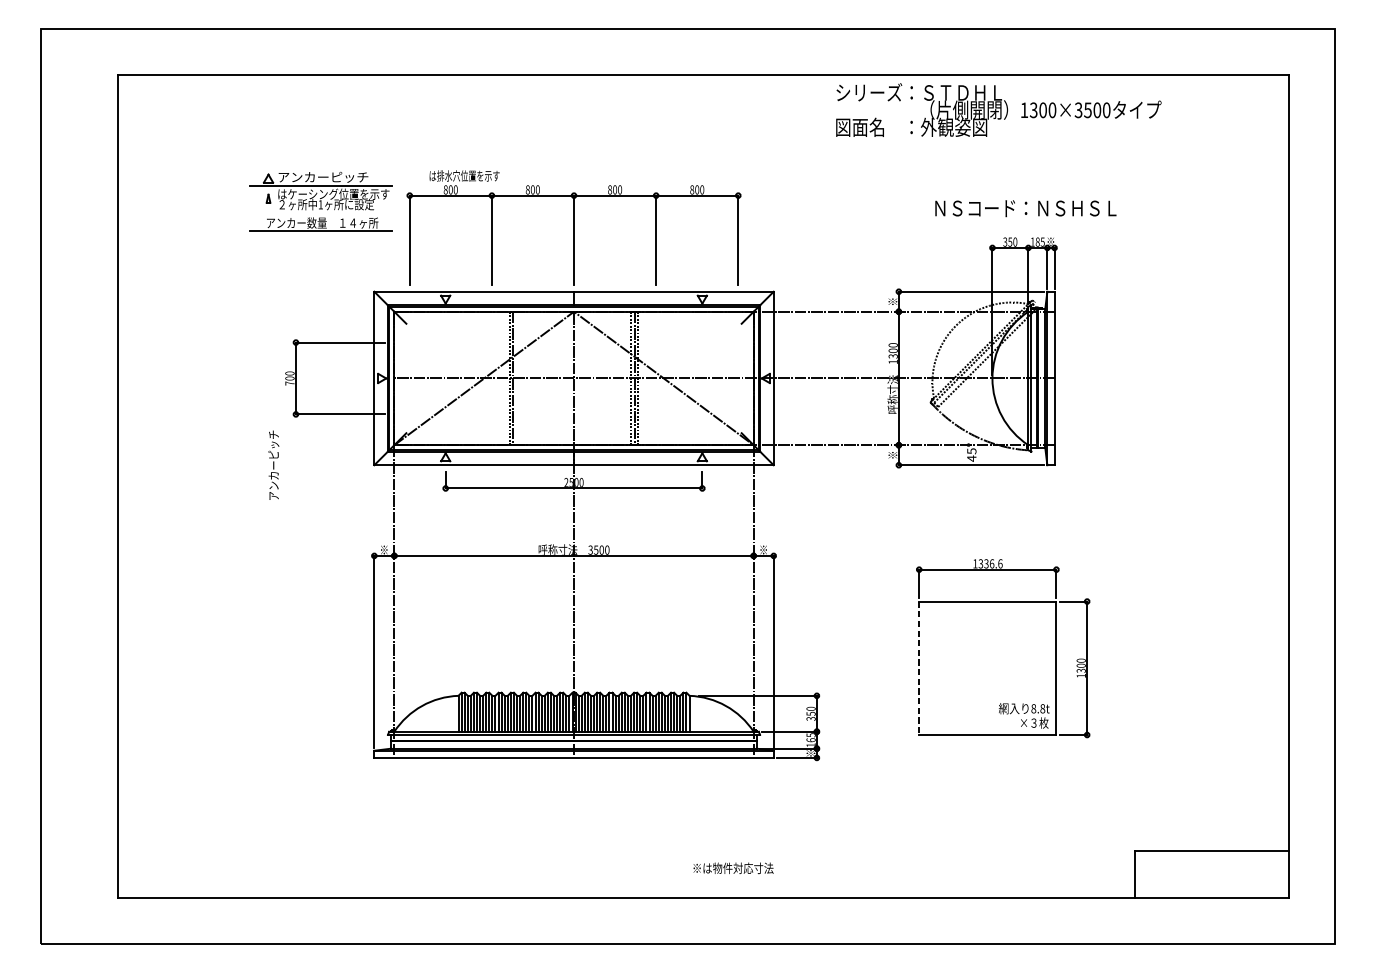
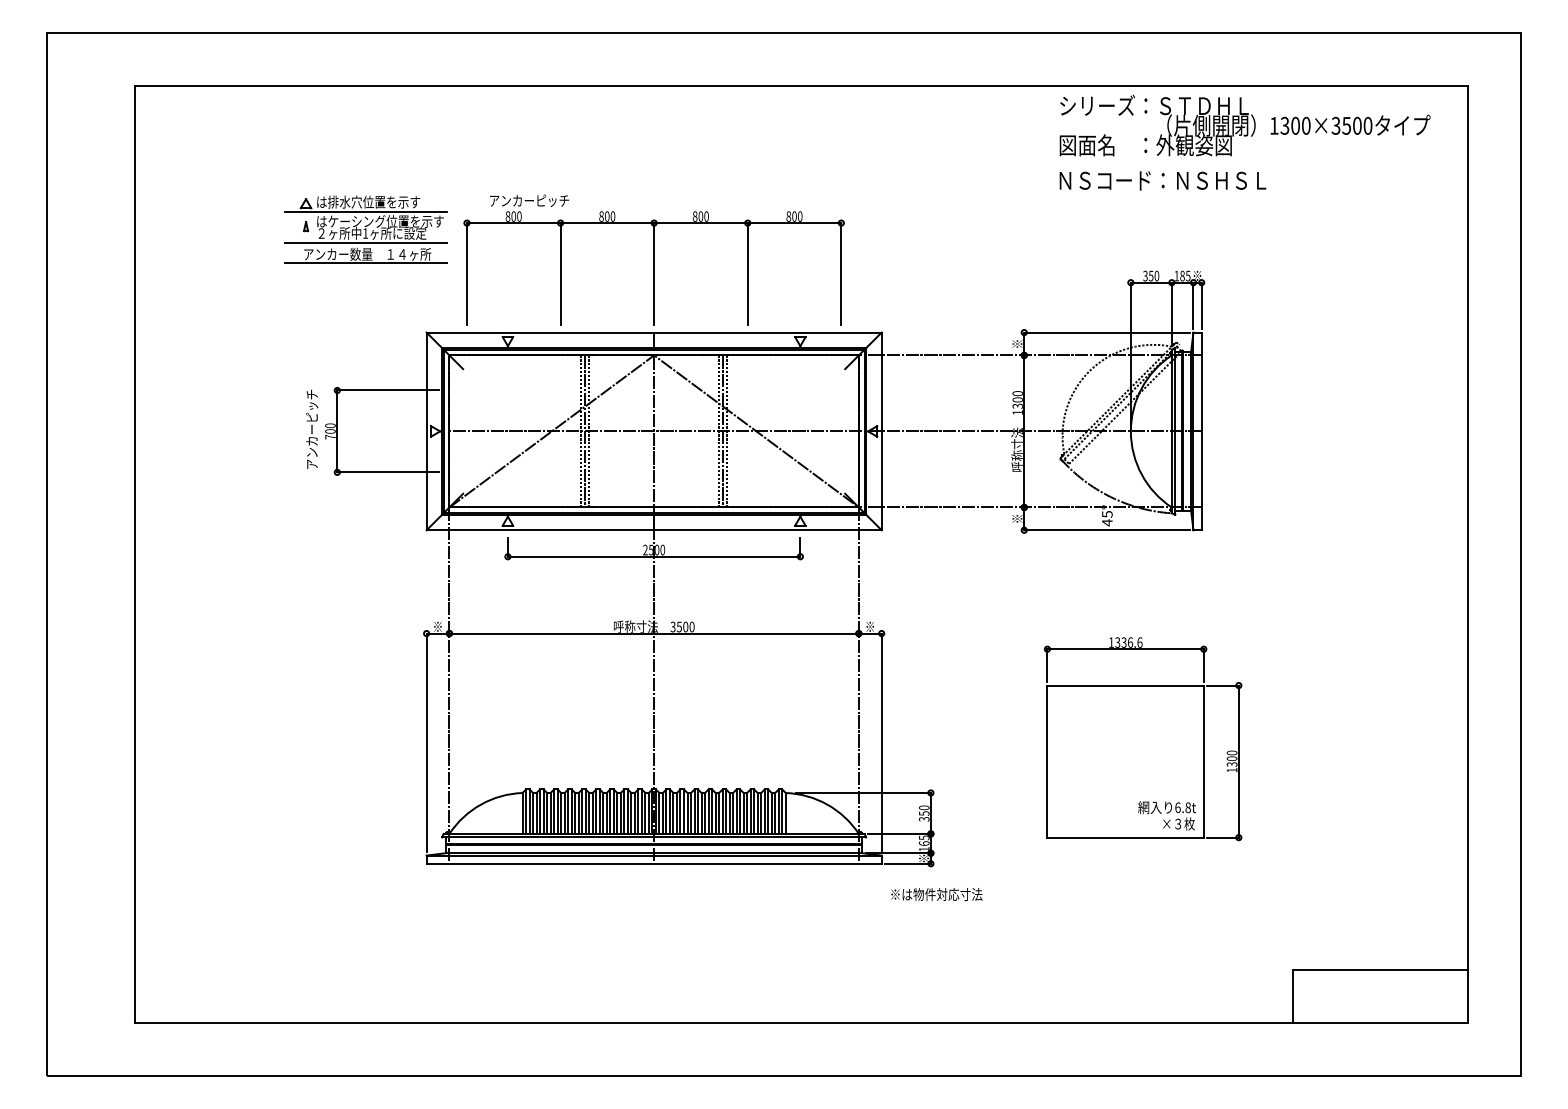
text: (998, 109) -> (1244, 125), moved
text: (464, 175) -> (529, 200), は排水穴位置を示す -> アンカーピッチ
text: (323, 176) -> (368, 201), アンカーピッチ -> は排水穴位置を示す
text: (1025, 208) -> (1162, 180), moved
line: (320, 212) -> (365, 242), added
line: (517, 378) -> (589, 431), added
text: (274, 464) -> (312, 428), moved
line: (919, 669) -> (1047, 762), dashed -> solid
text: (1033, 708) -> (1177, 807), 8.8t -> 6.8t
text: (733, 868) -> (936, 894), moved

